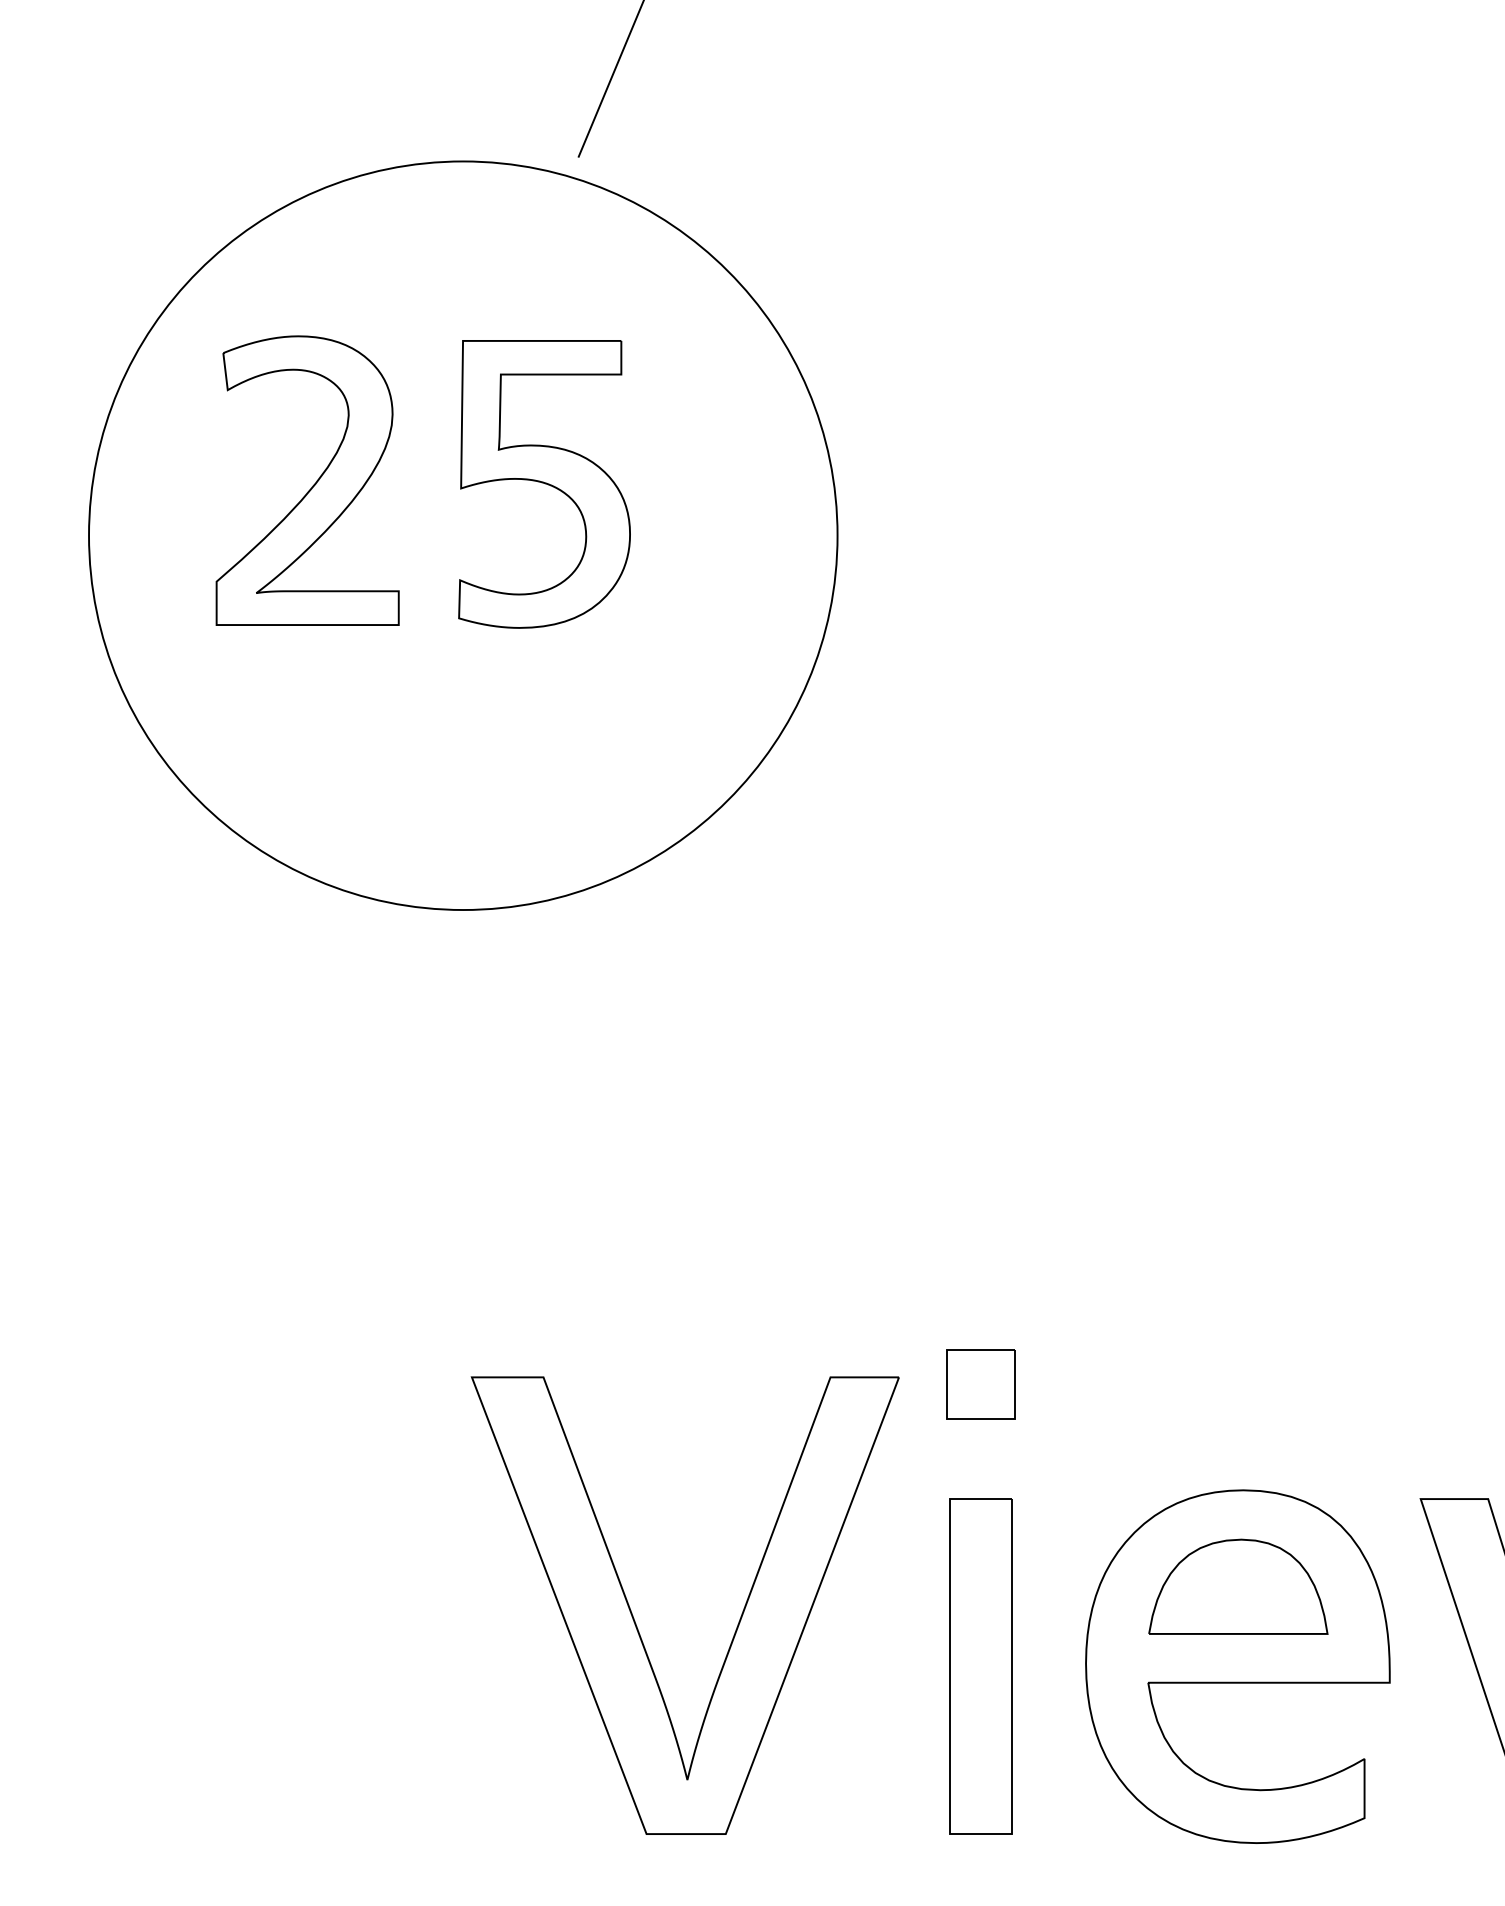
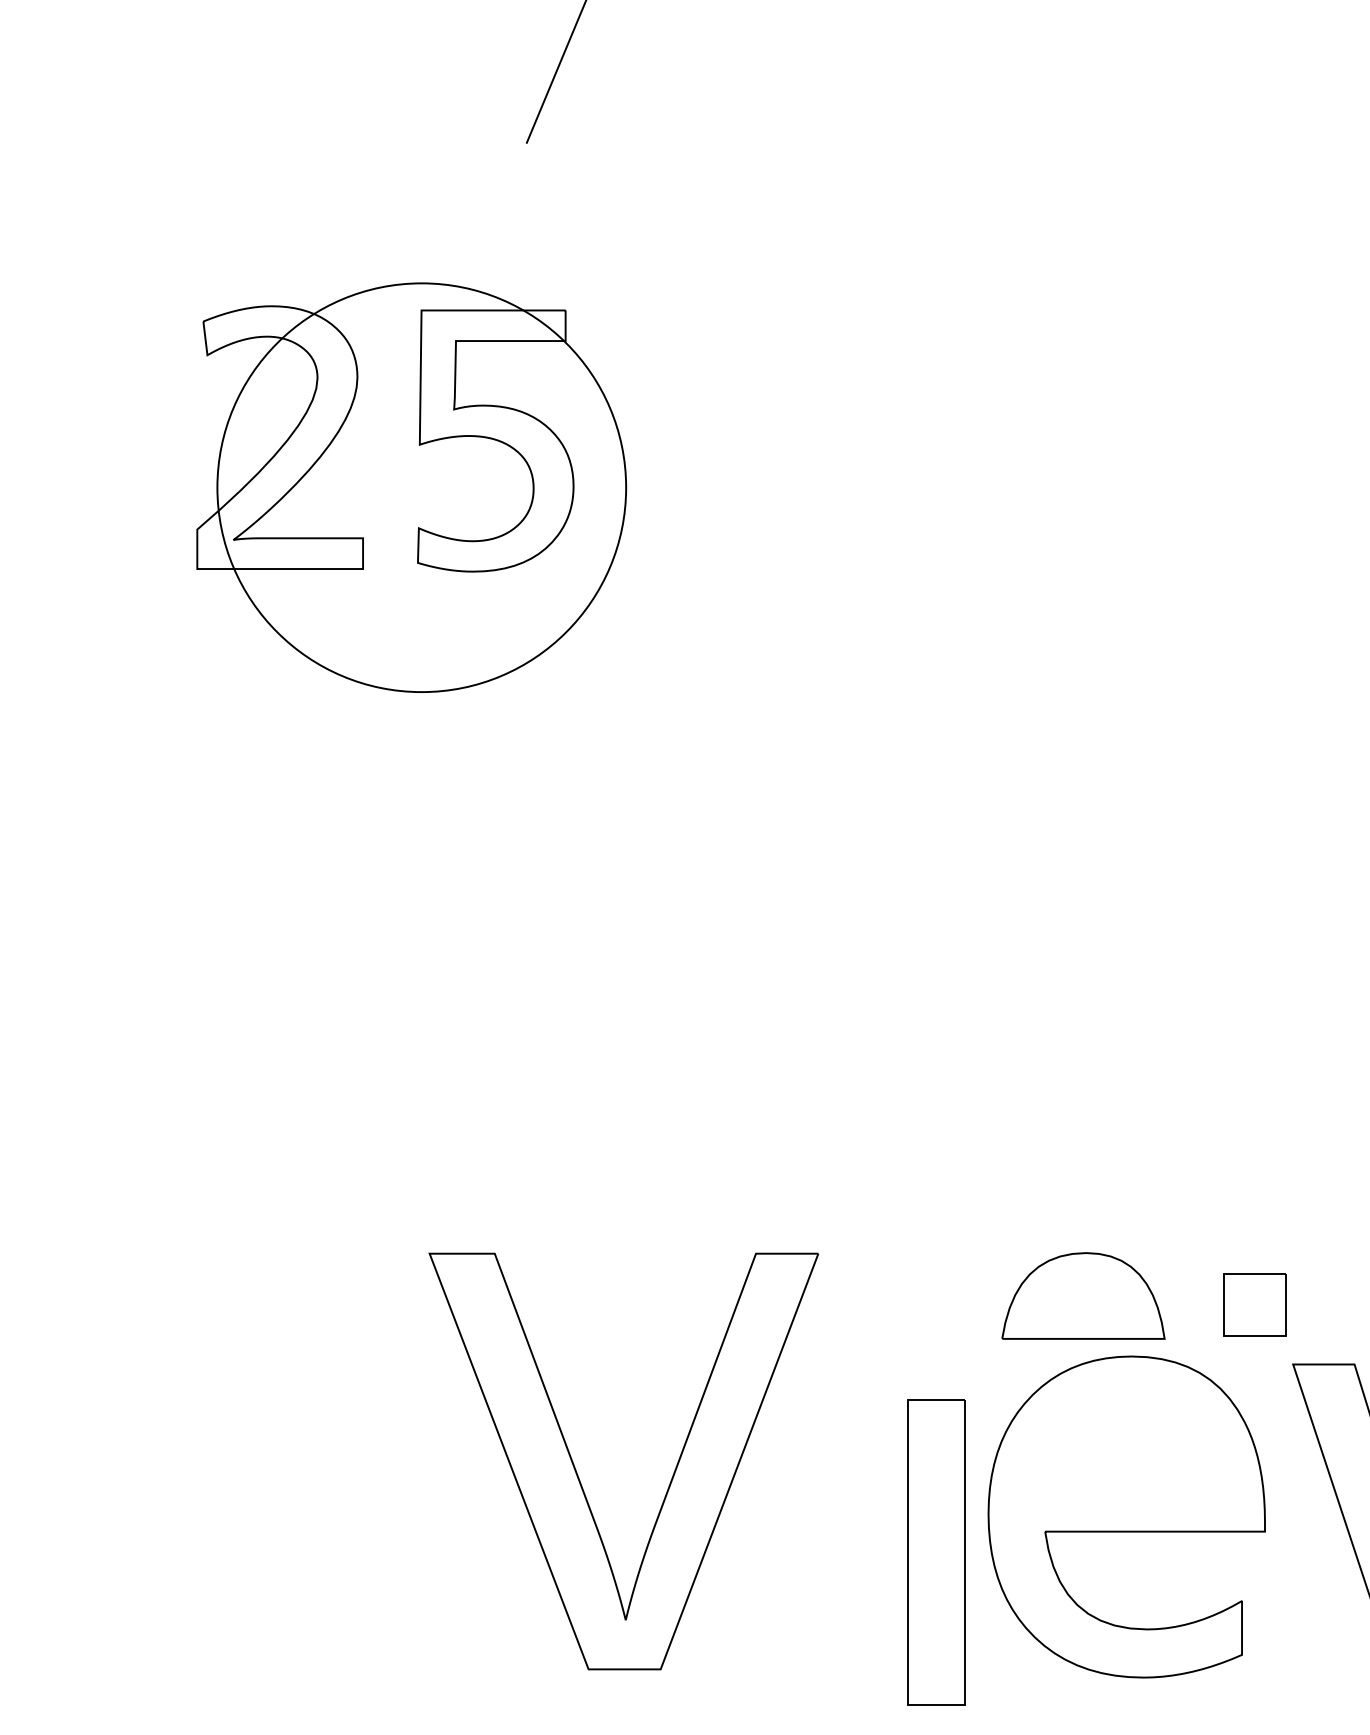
circle: (463, 535) -> (421, 487), size x0.6
part: (980, 1384) -> (1254, 1304), moved
part: (1238, 1586) -> (1083, 1295), moved
part: (980, 1666) -> (936, 1552), moved

